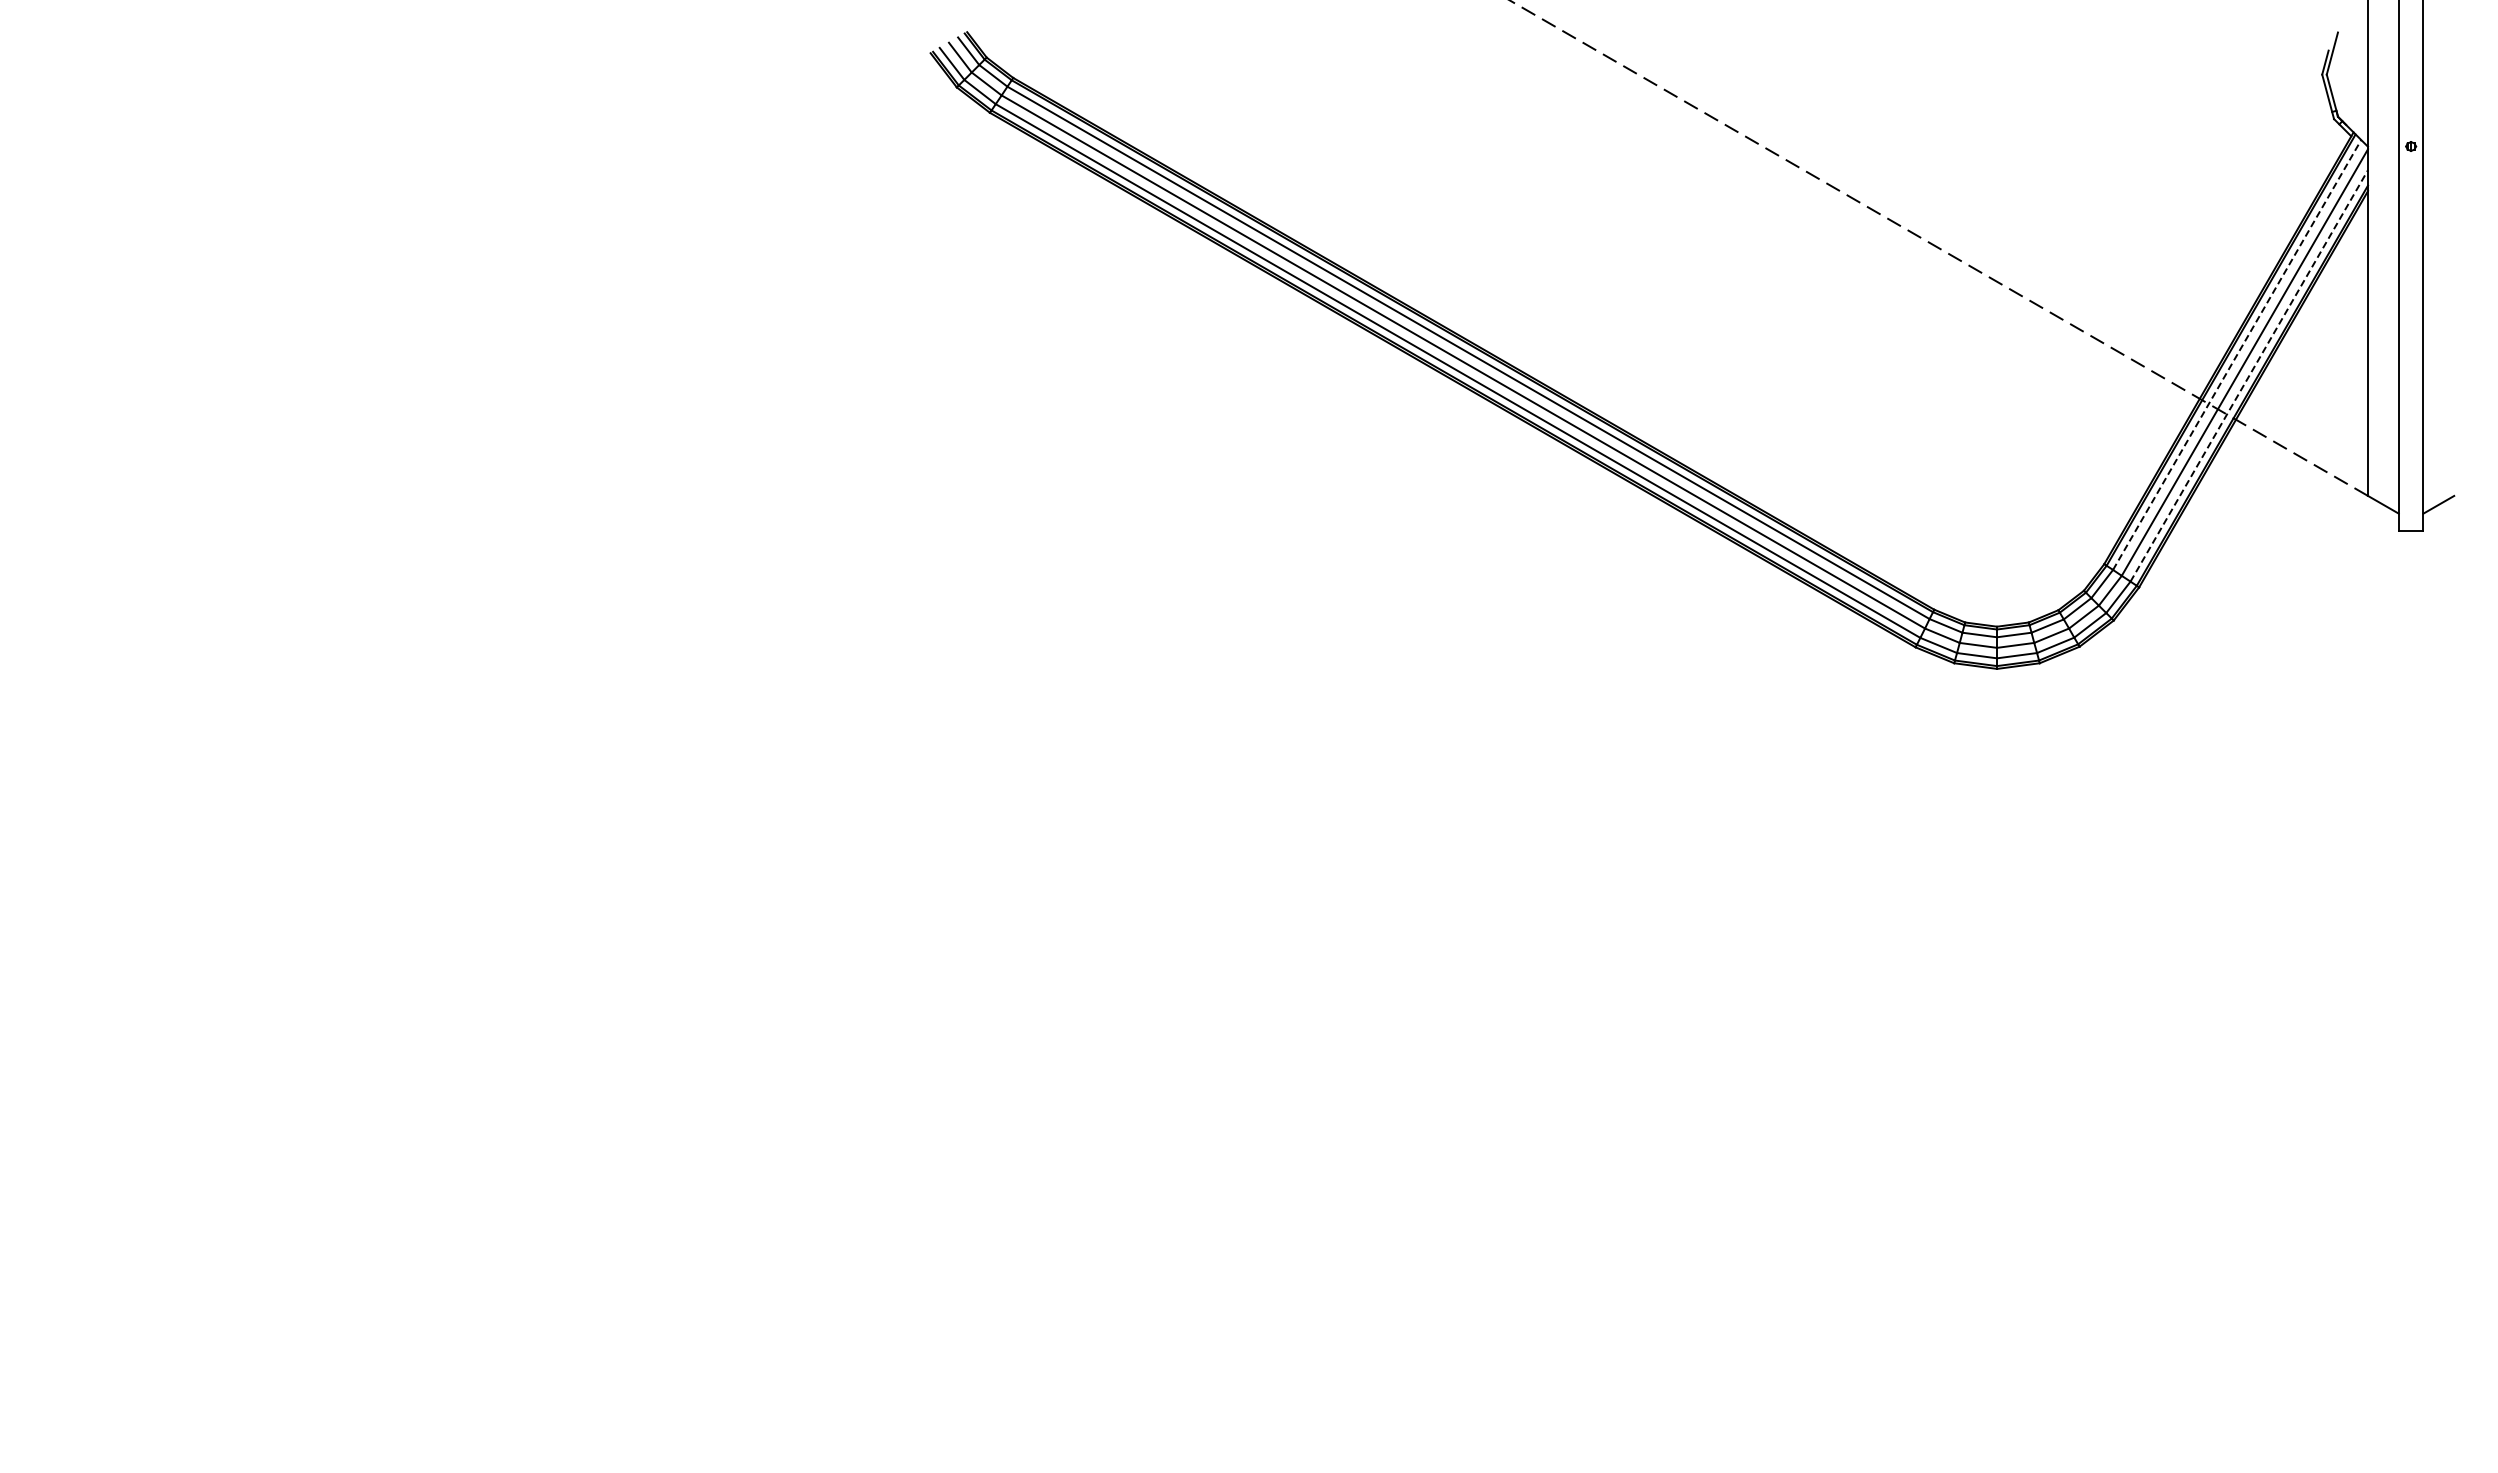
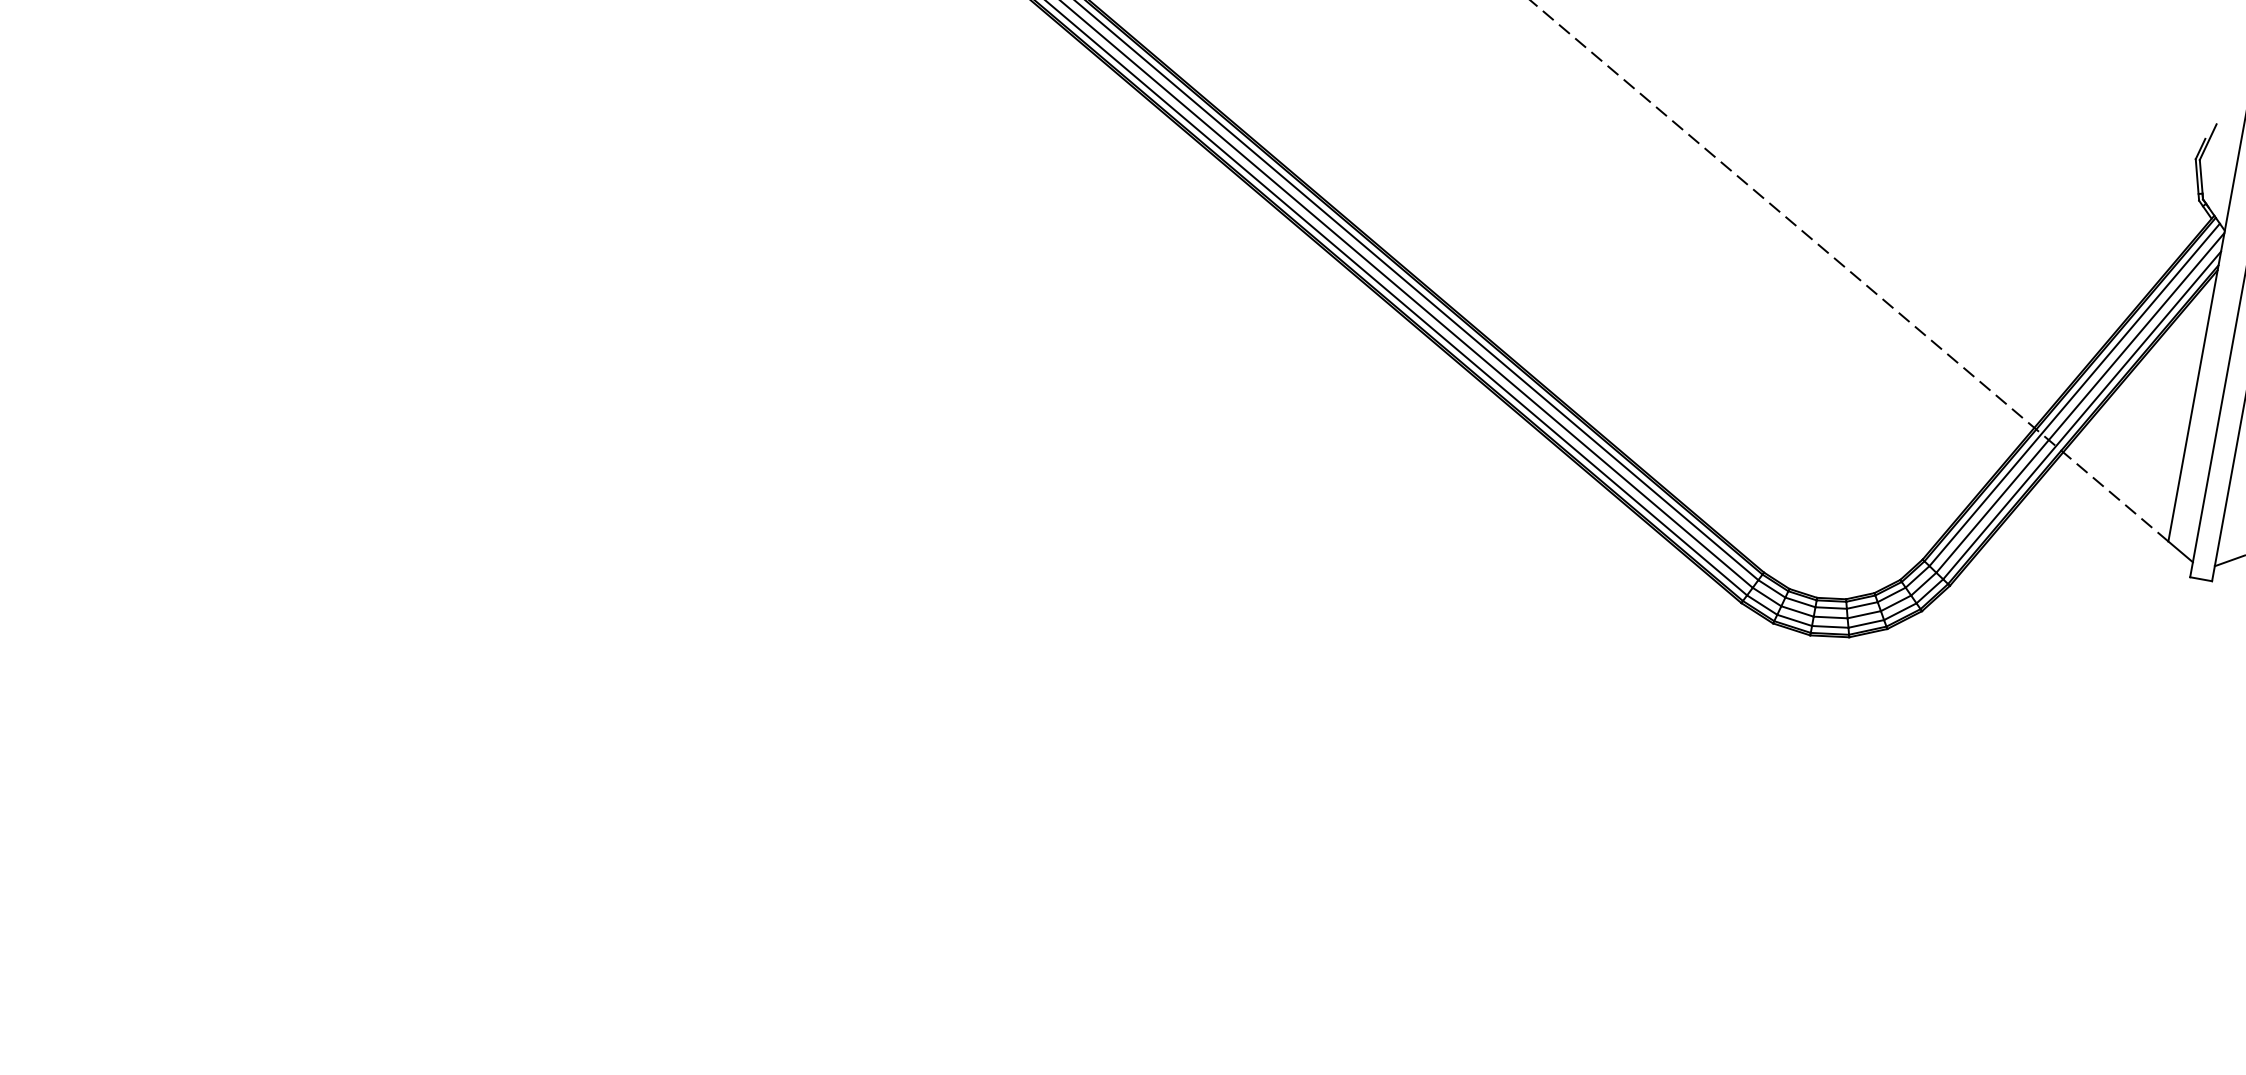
line: (2237, 354) -> (2075, 394), dashed -> solid
line: (2249, 375) -> (2082, 415), dashed -> solid

